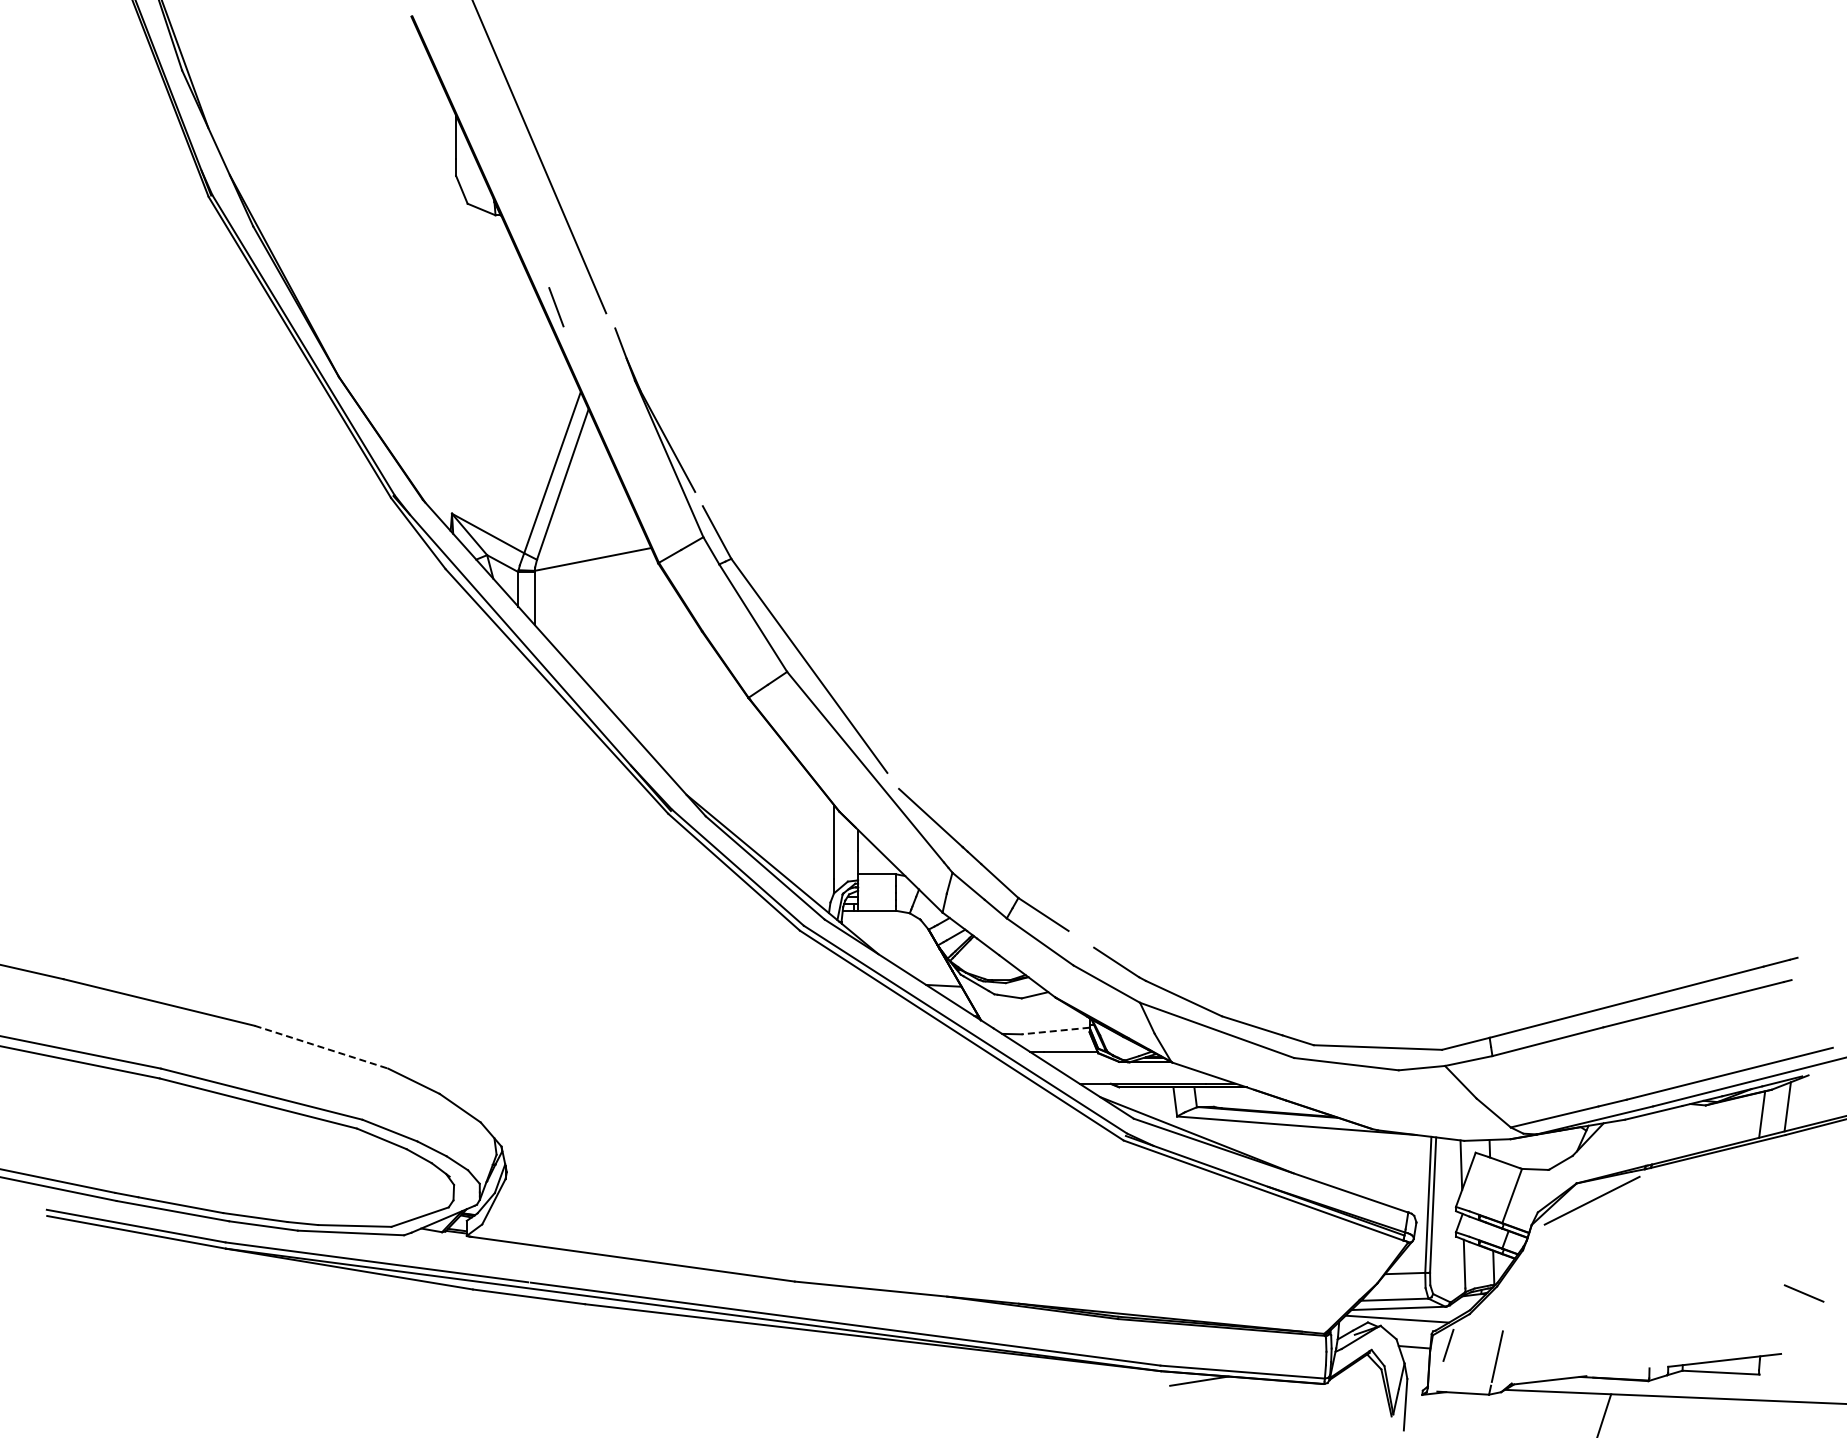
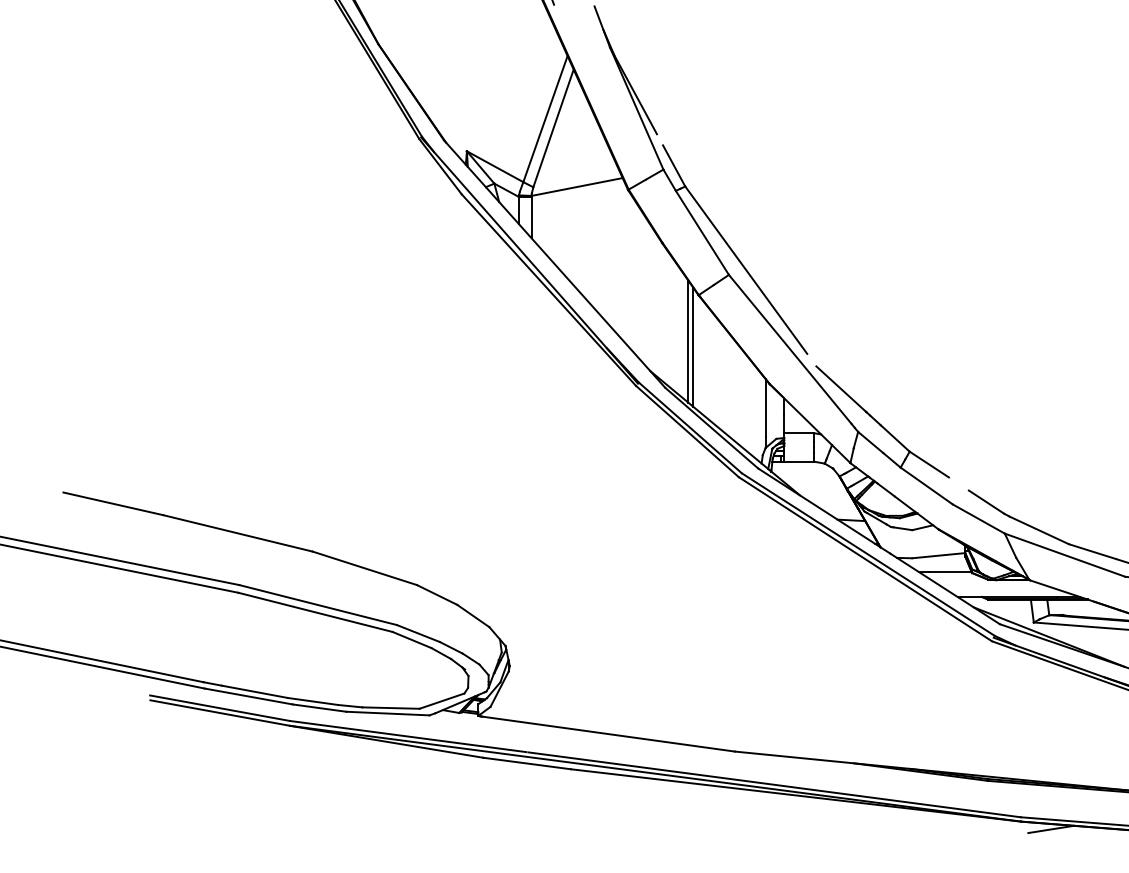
line: (735, 757) -> (688, 341), added
line: (741, 764) -> (693, 347), added
line: (1055, 1031) -> (938, 556), dashed -> solid
line: (321, 1047) -> (364, 568), dashed -> solid

